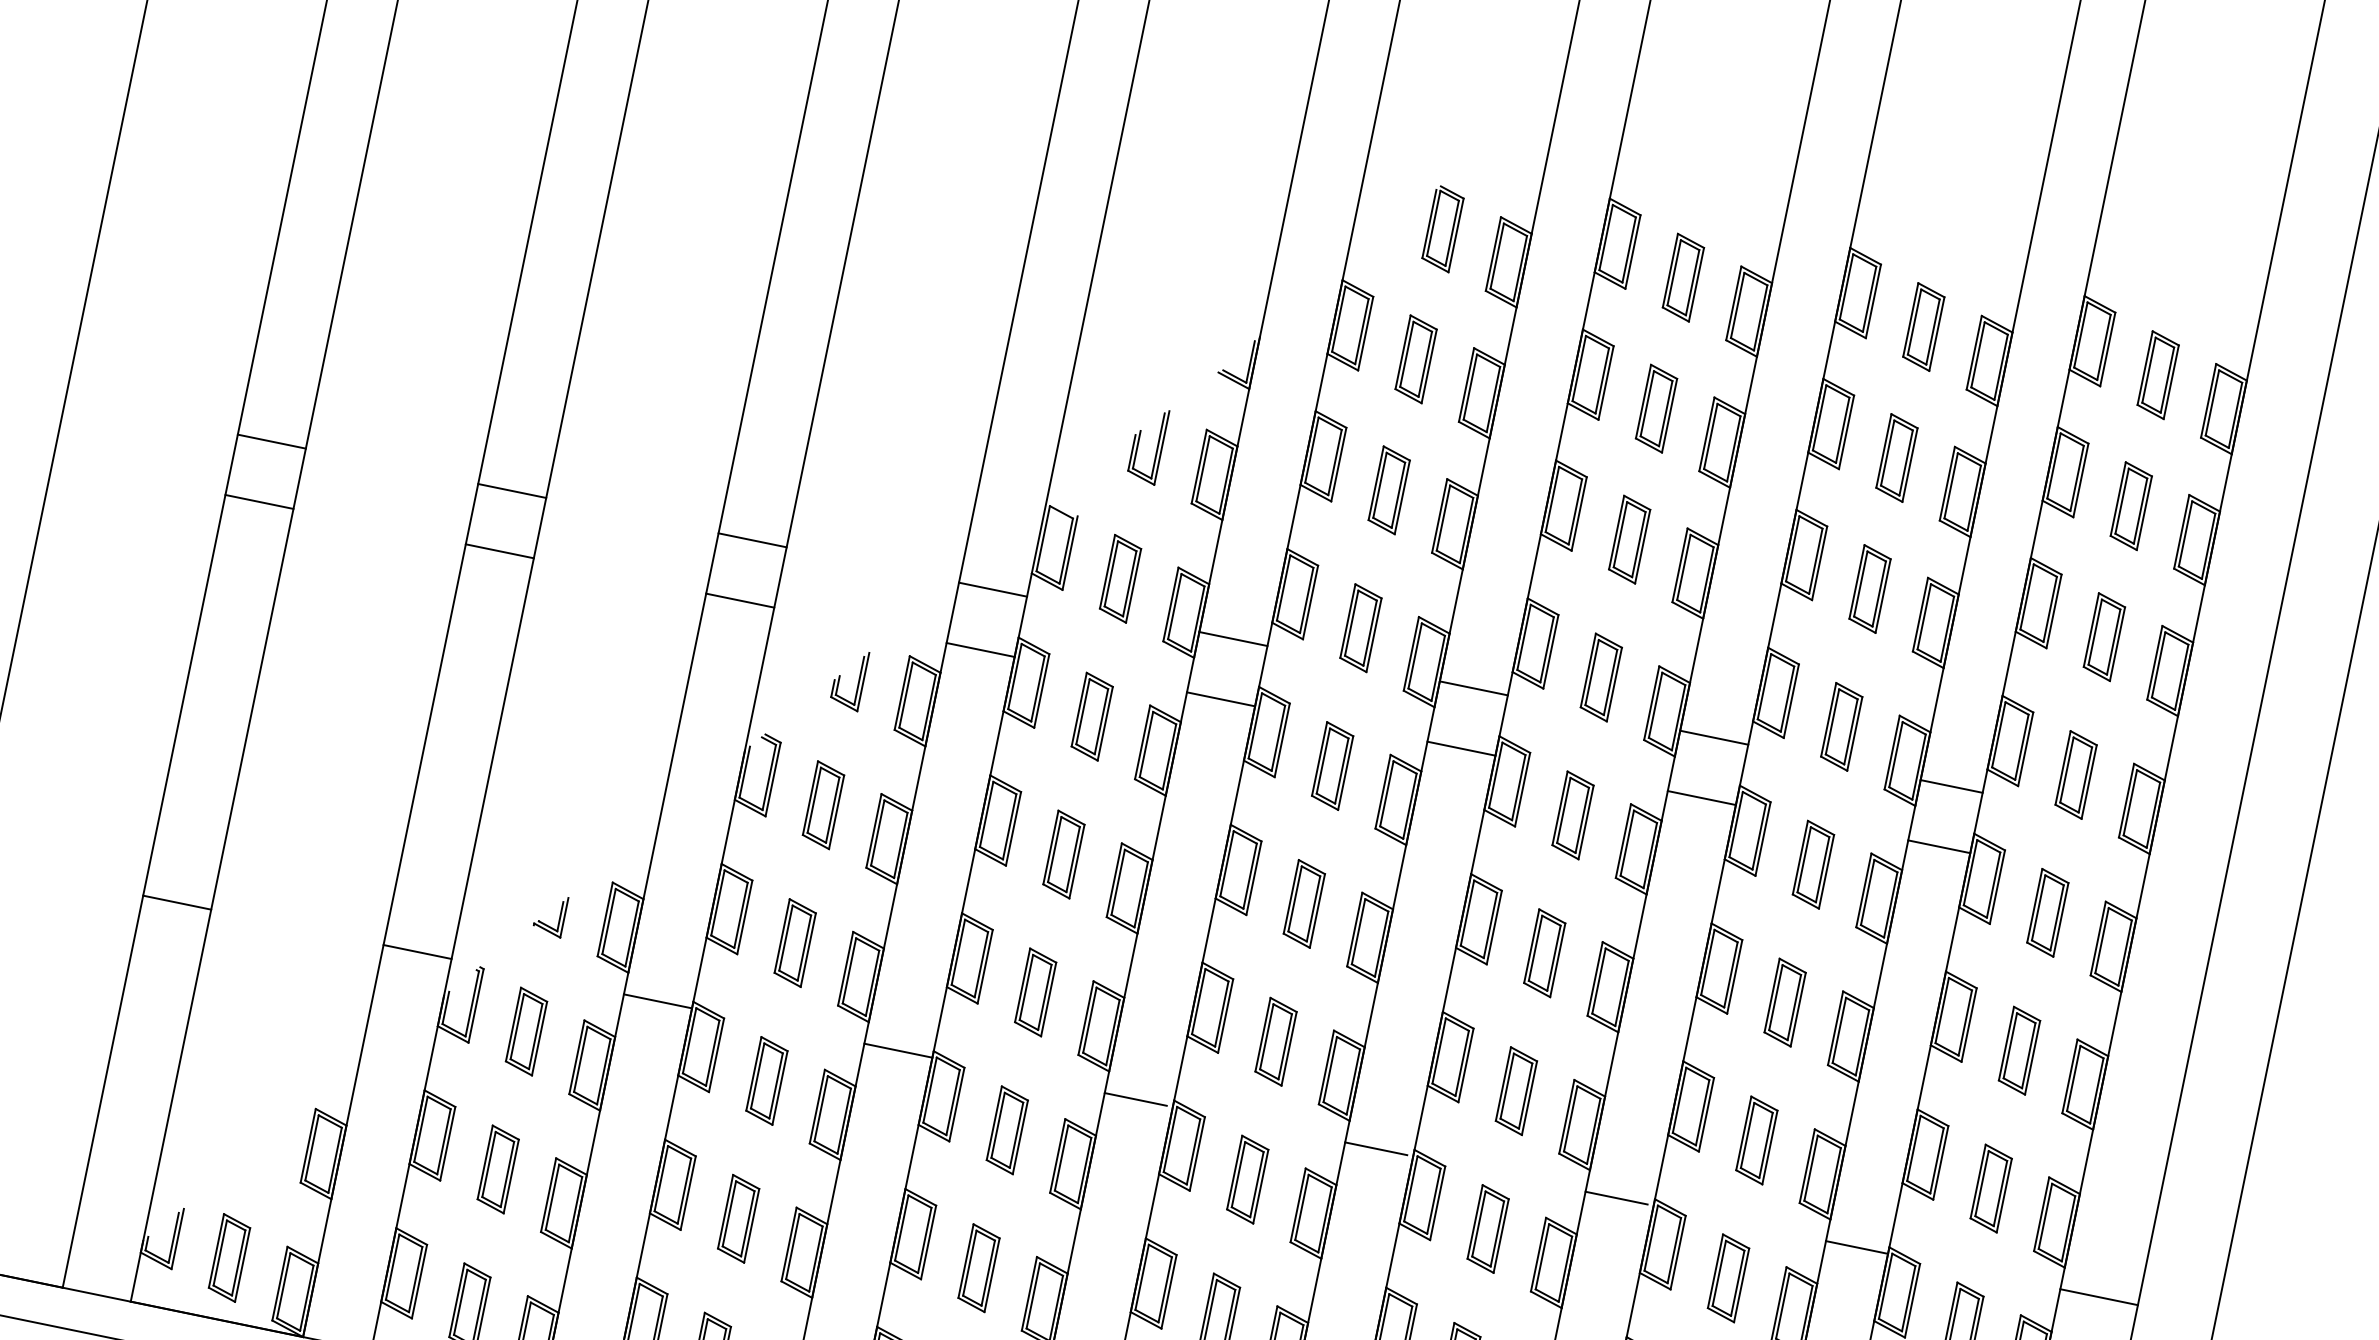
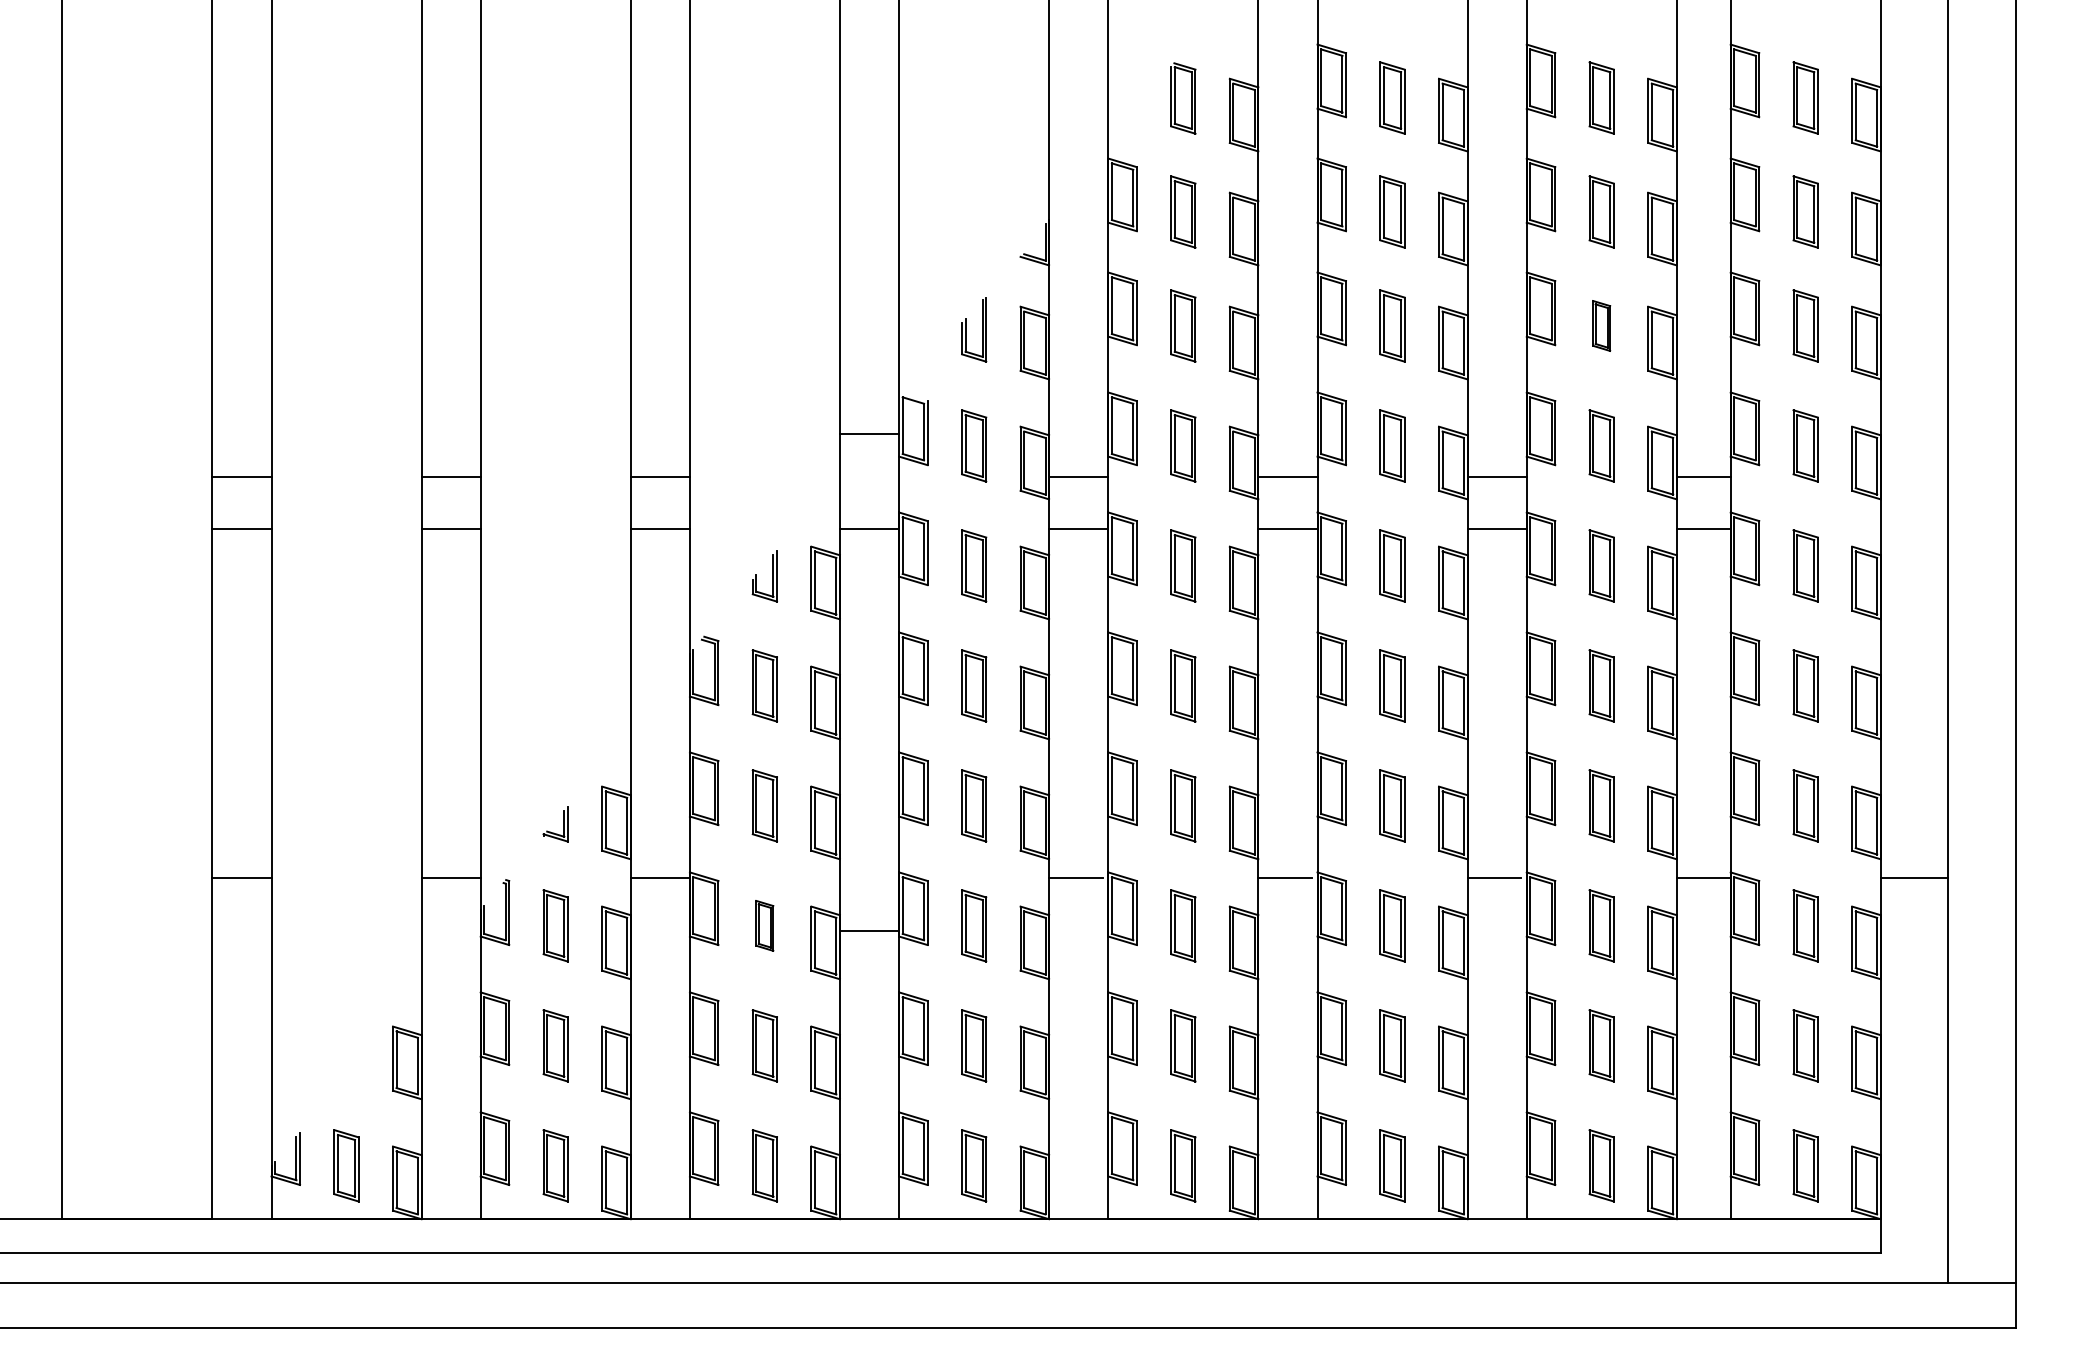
part: (1869, 588) -> (1601, 325), size x0.7
line: (993, 589) -> (869, 433), moved
line: (898, 1051) -> (869, 931), moved
part: (766, 1080) -> (764, 925), size x0.7

